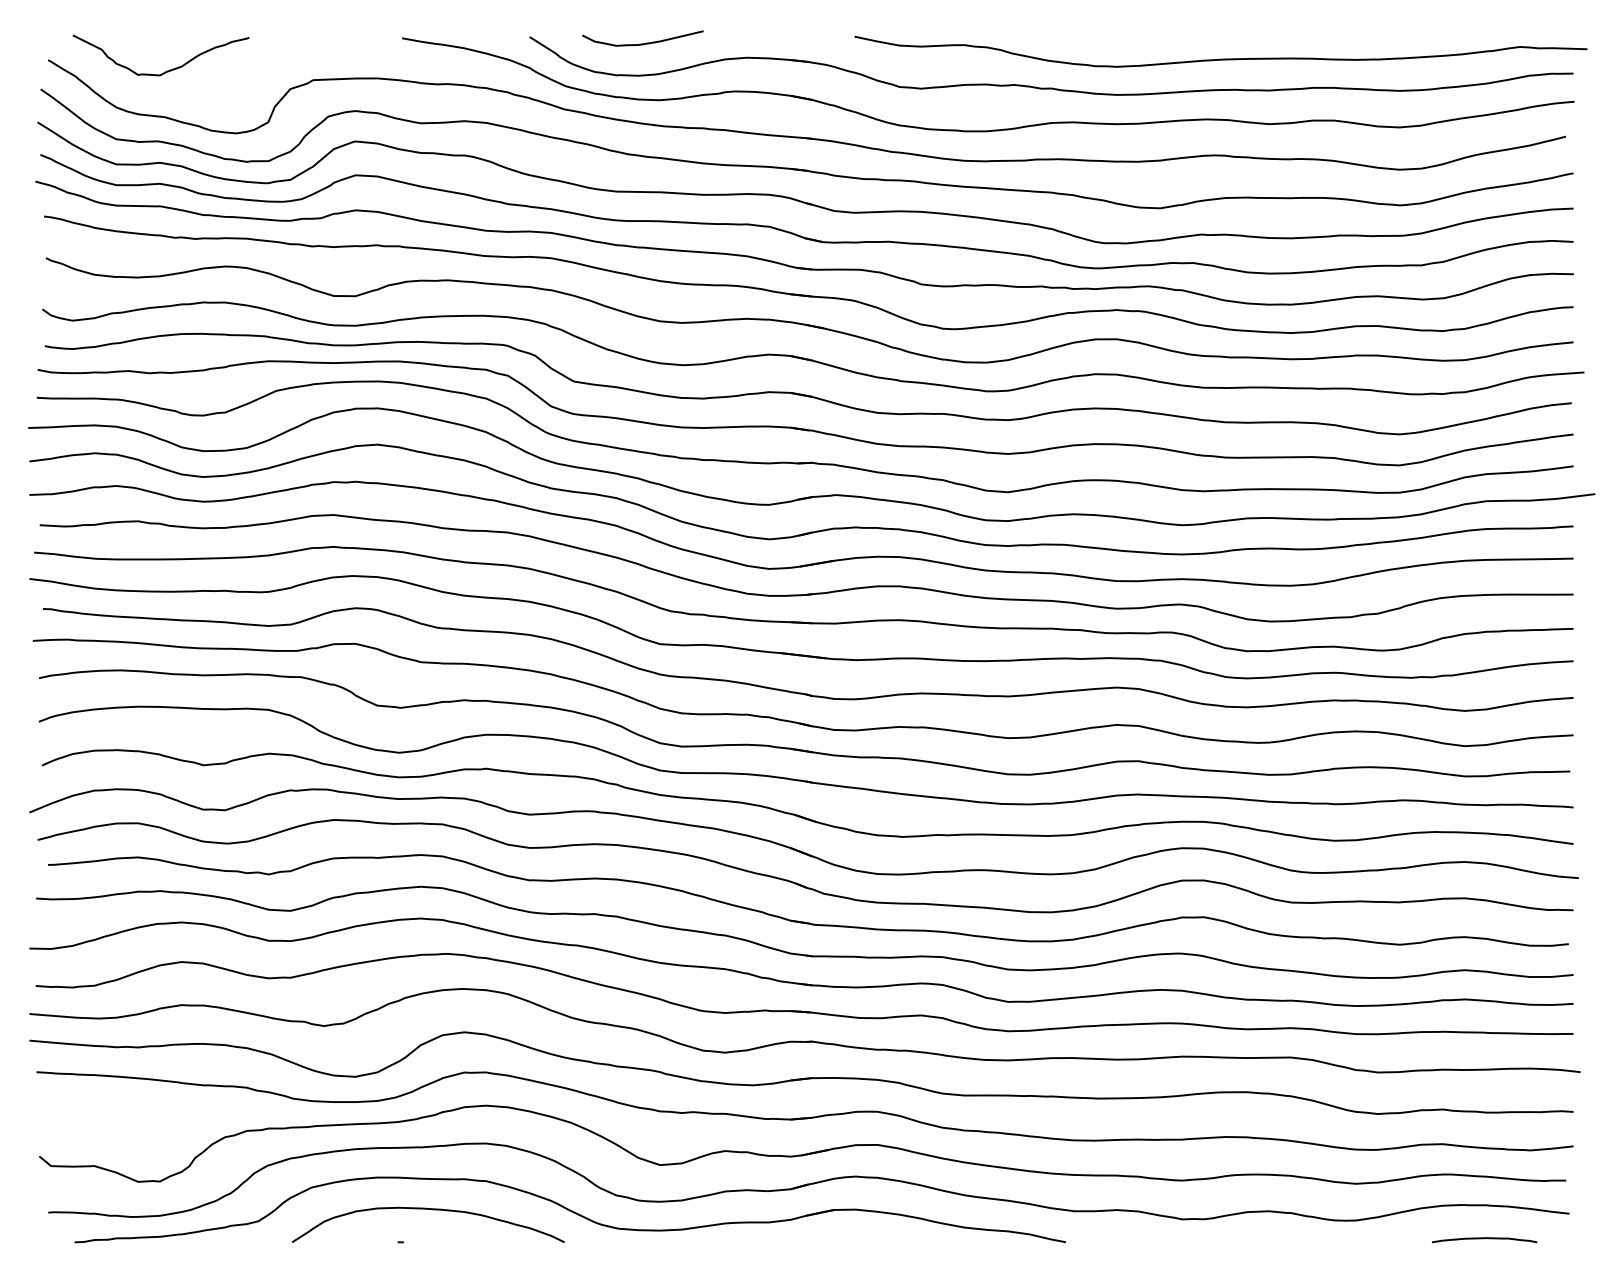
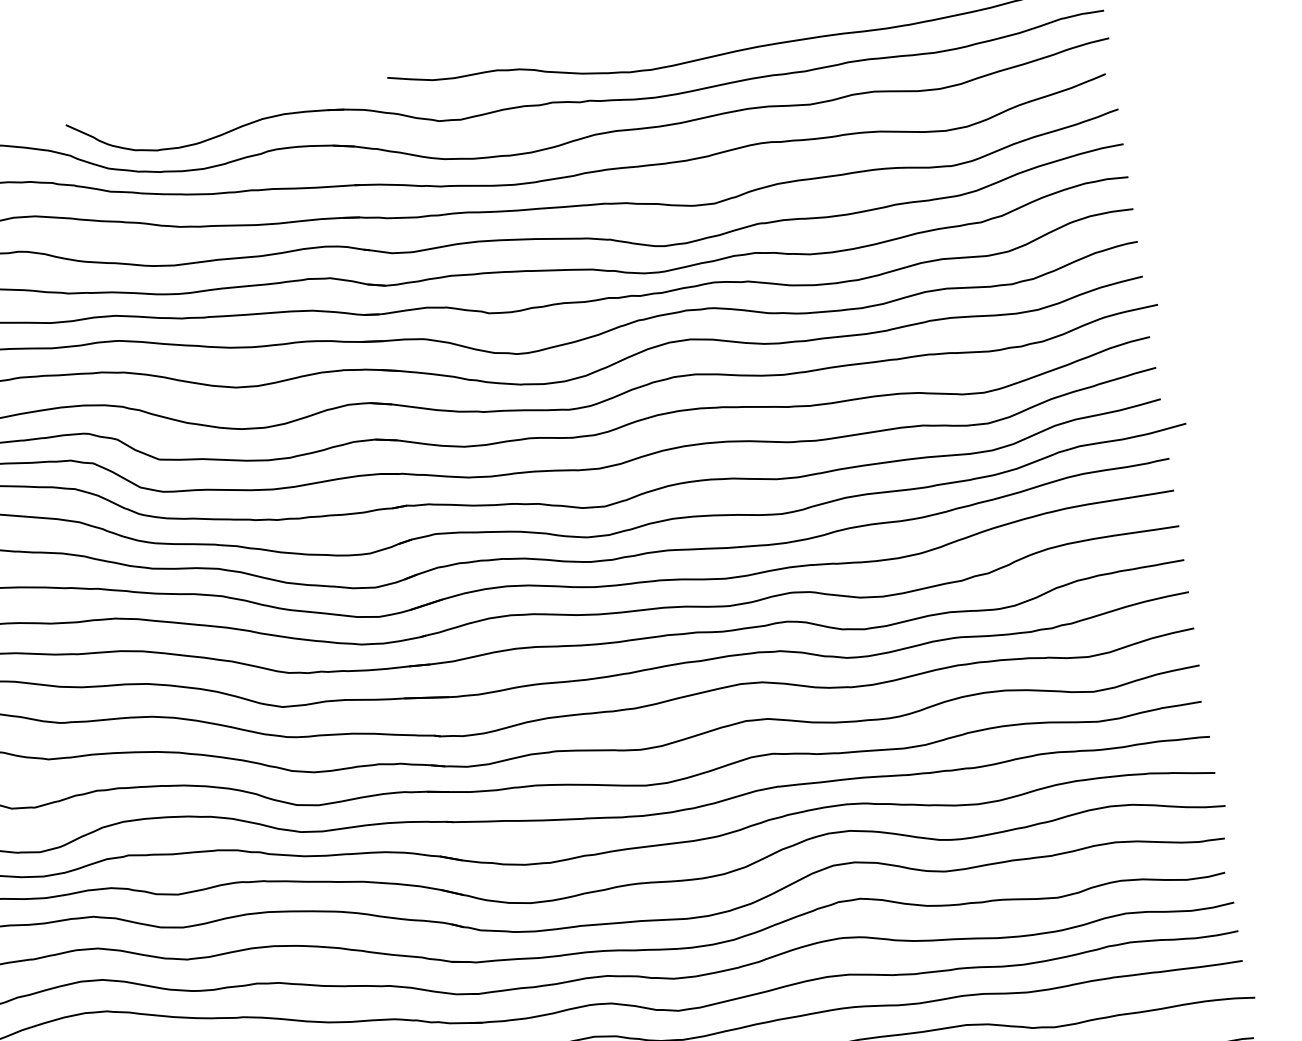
curve: (642, 43) -> (178, 115), removed

